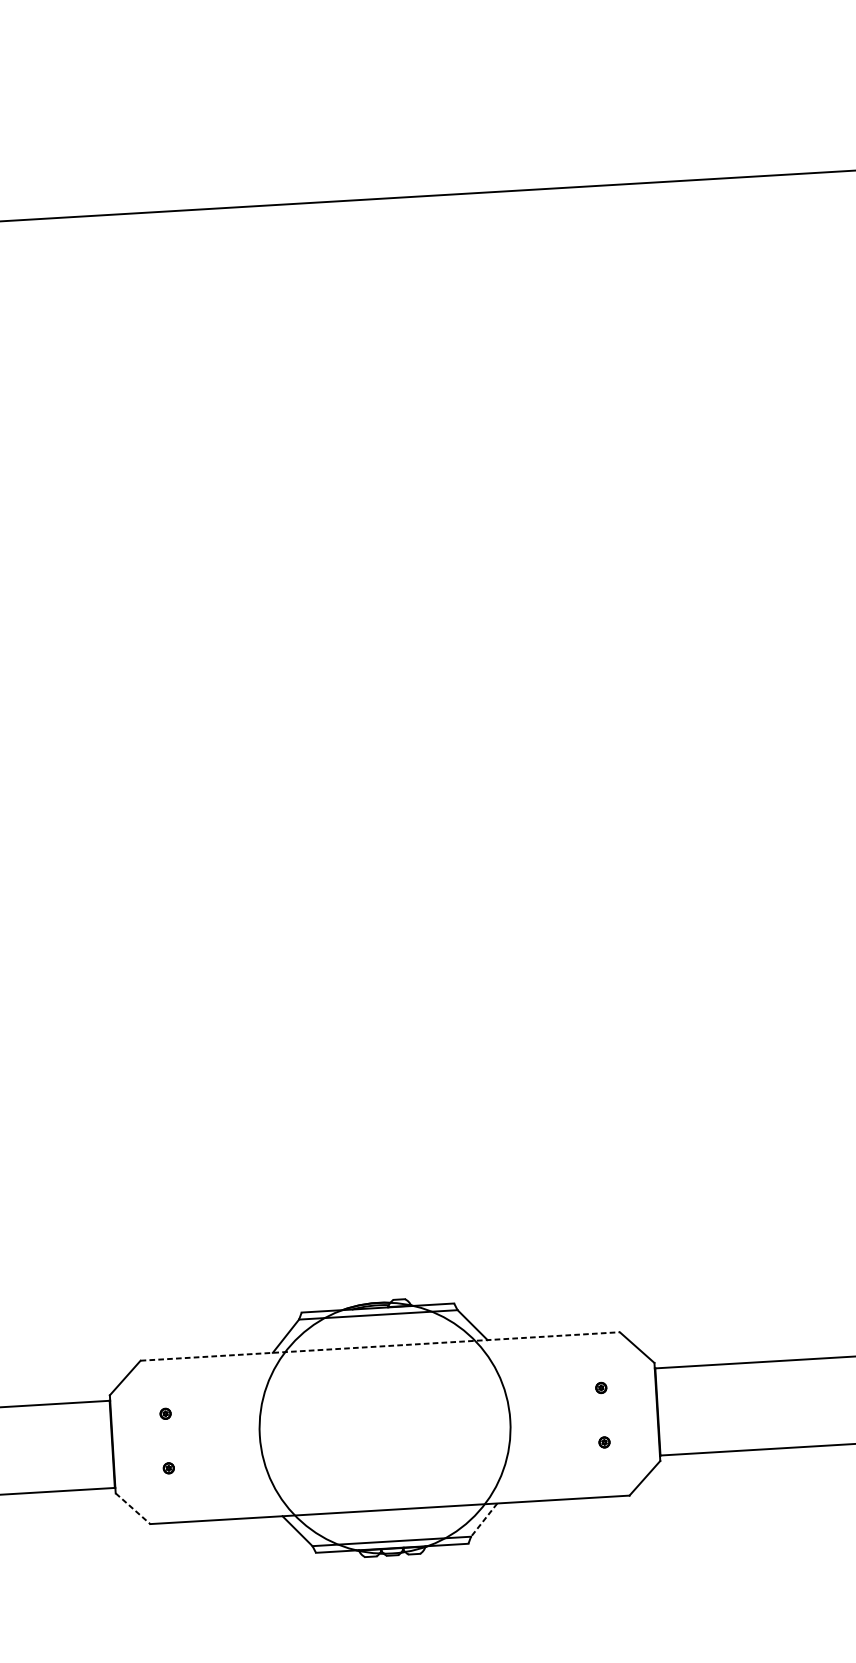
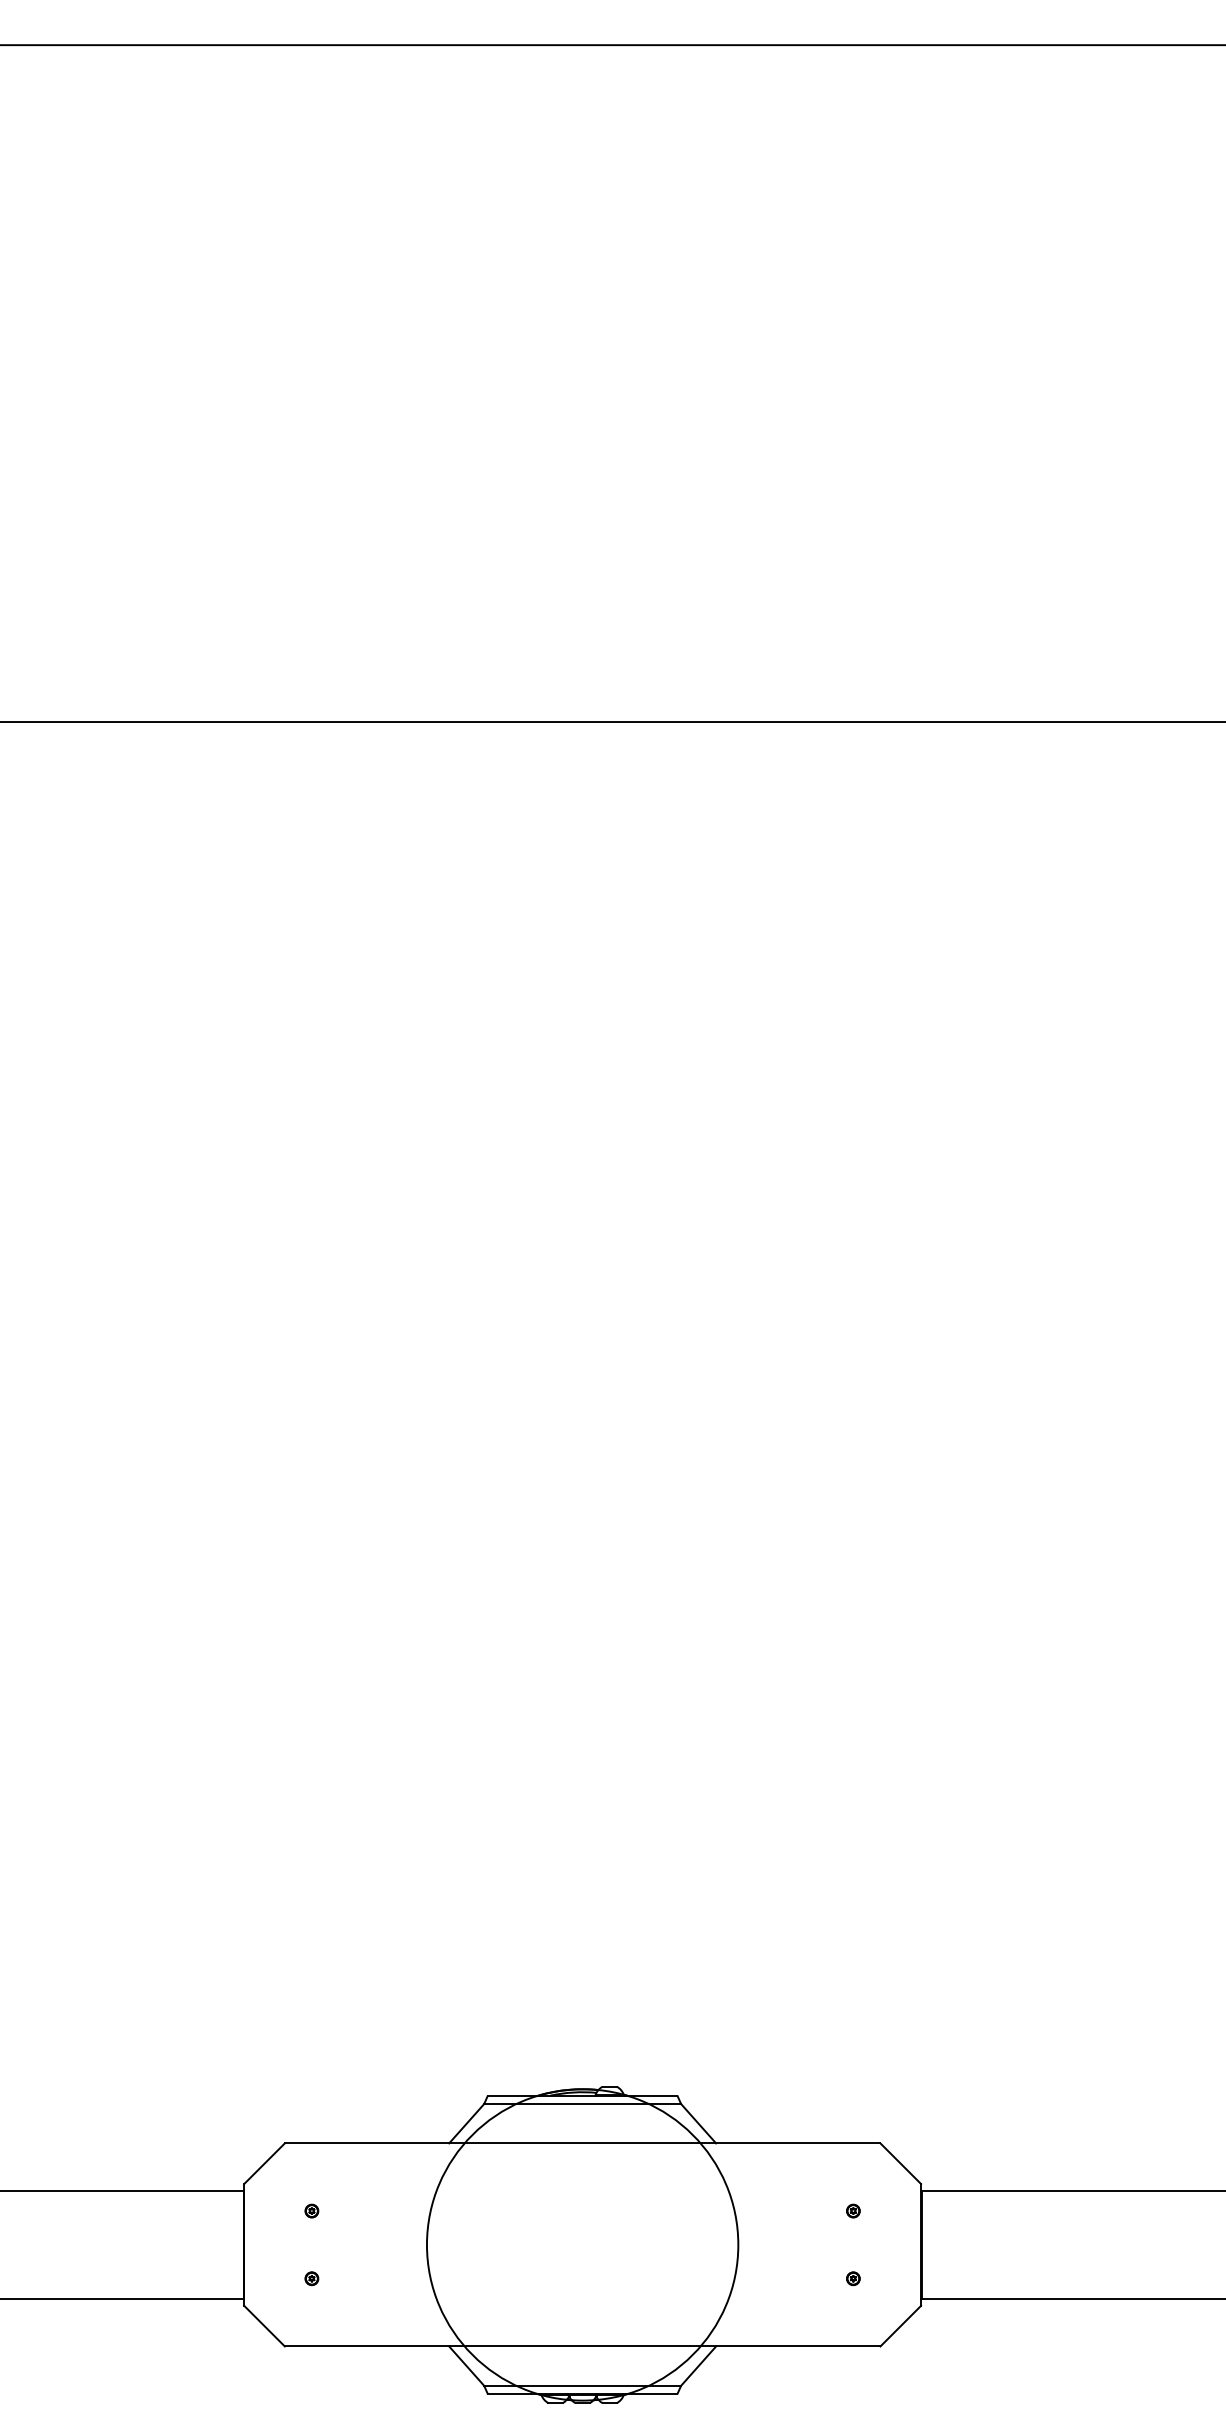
line: (380, 1346) -> (582, 2143), dashed -> solid
line: (133, 1509) -> (264, 2326), dashed -> solid
line: (484, 1520) -> (698, 2366), dashed -> solid

